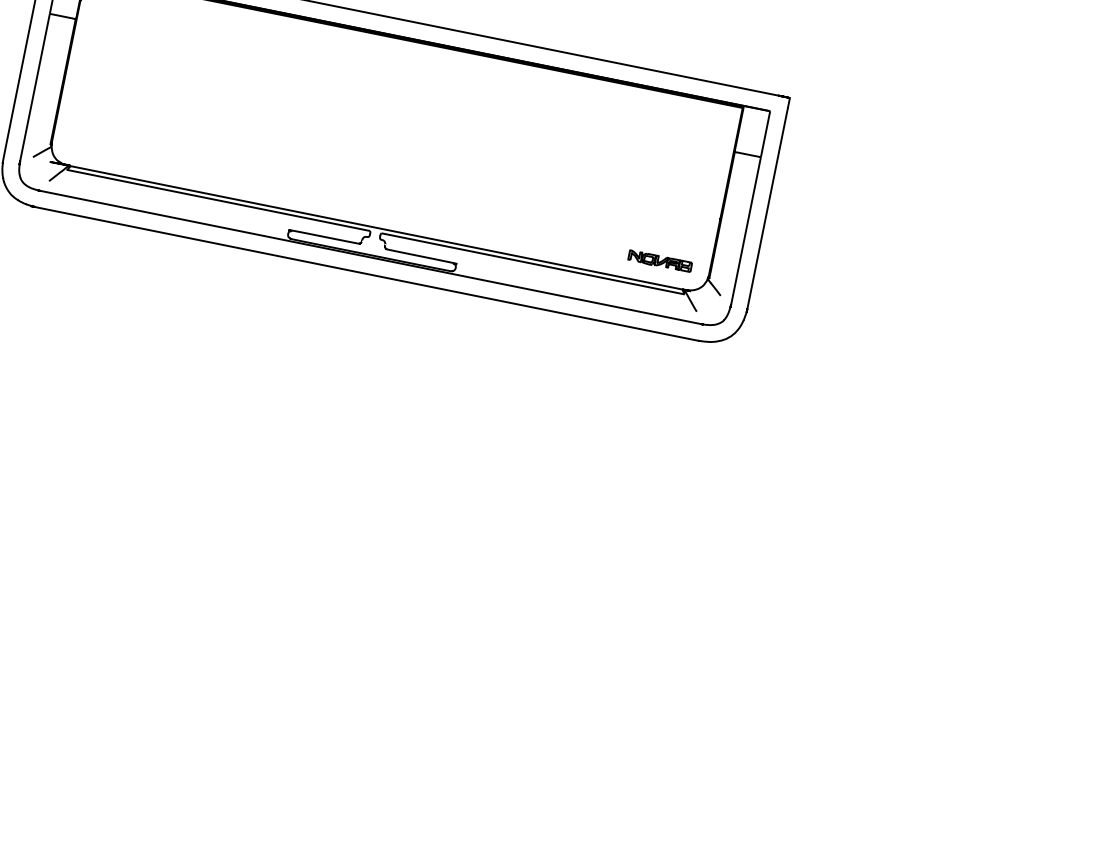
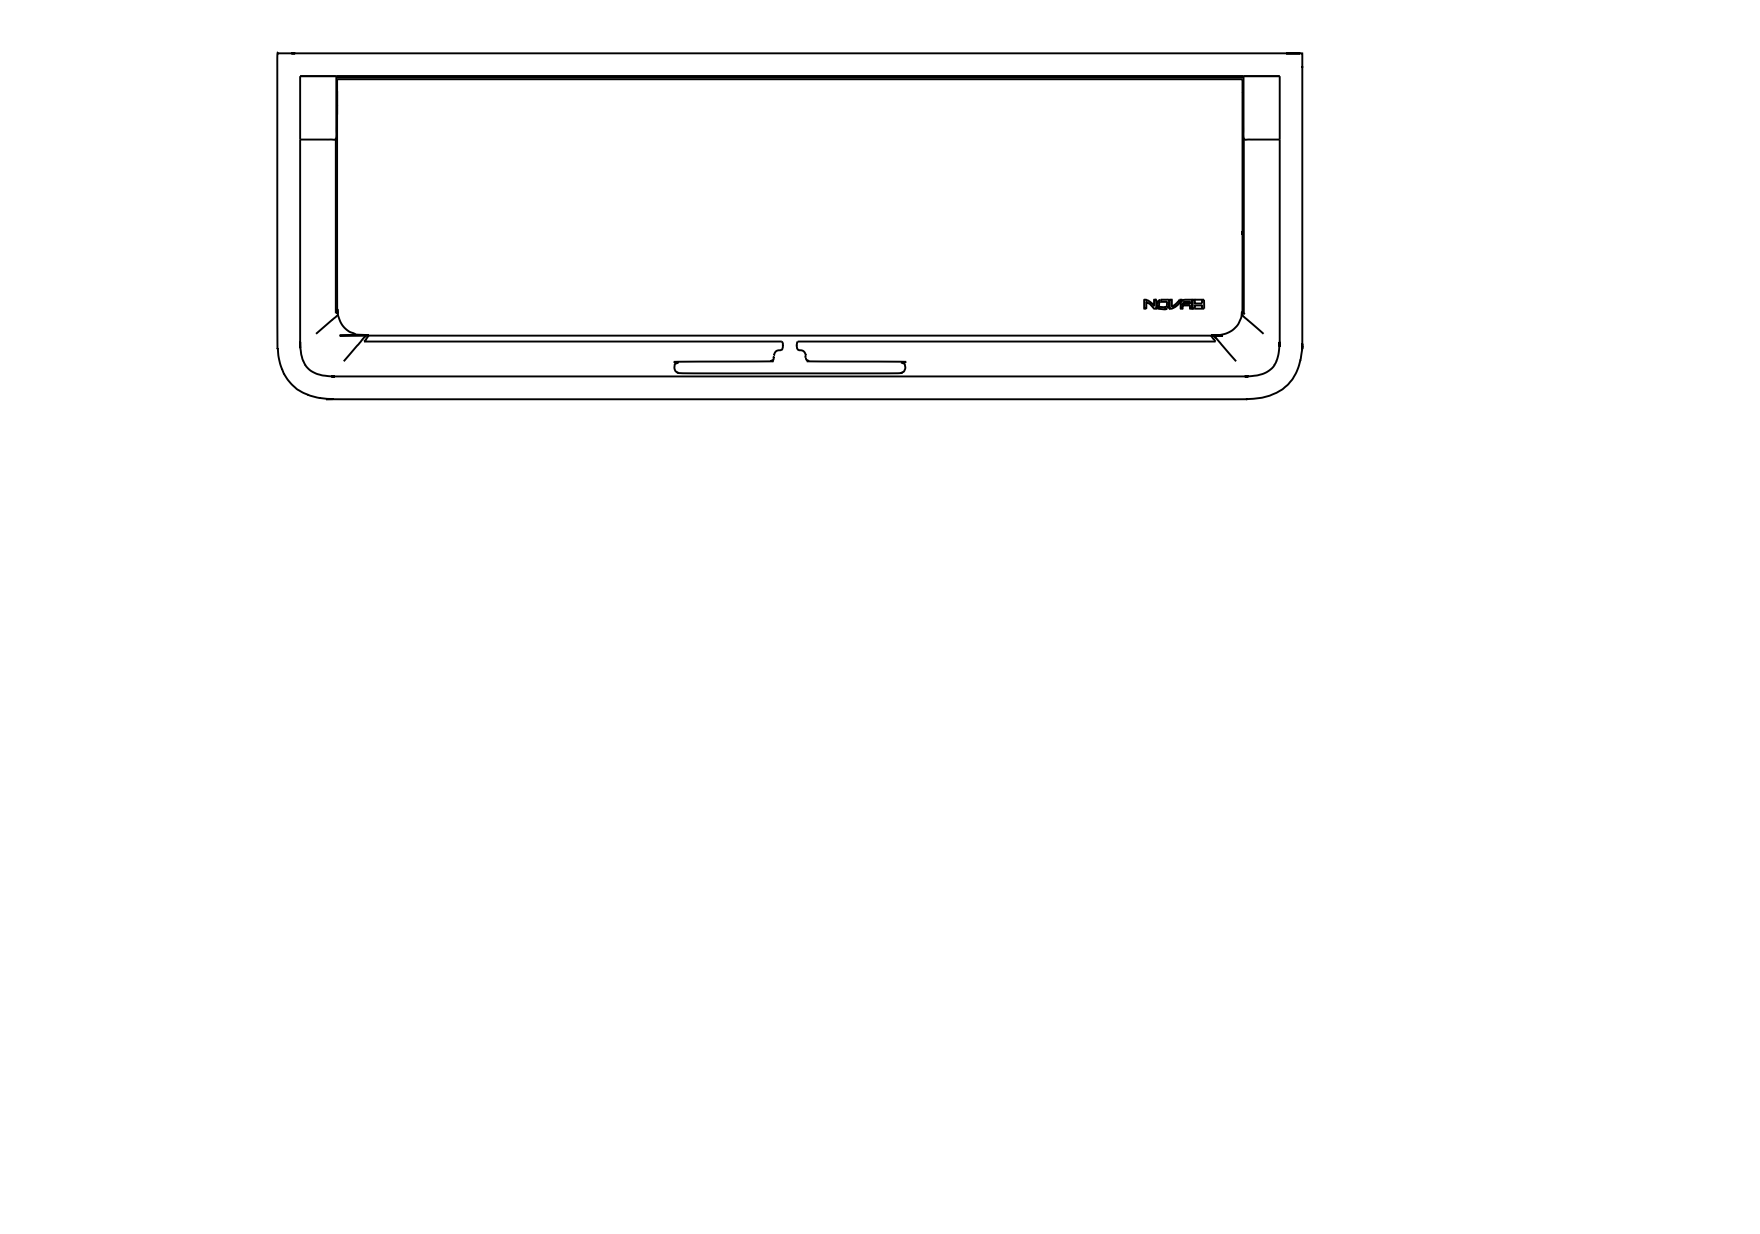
part: (659, 261) -> (1173, 304), size x0.7

